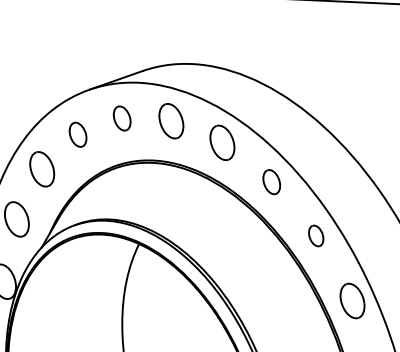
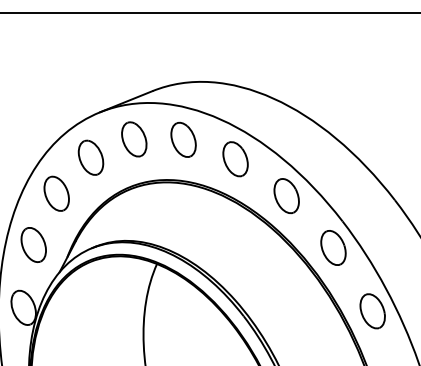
part: (122, 118) -> (134, 139), size x1.43
part: (77, 134) -> (90, 157), size x1.43
part: (271, 182) -> (286, 196), size x1.43
part: (316, 235) -> (333, 247), size x1.67

